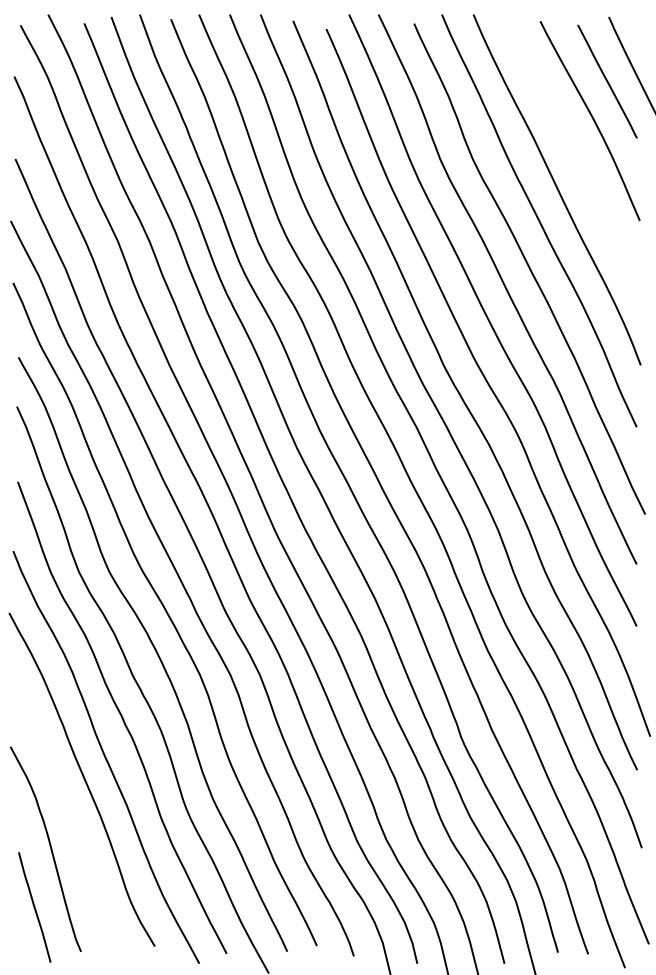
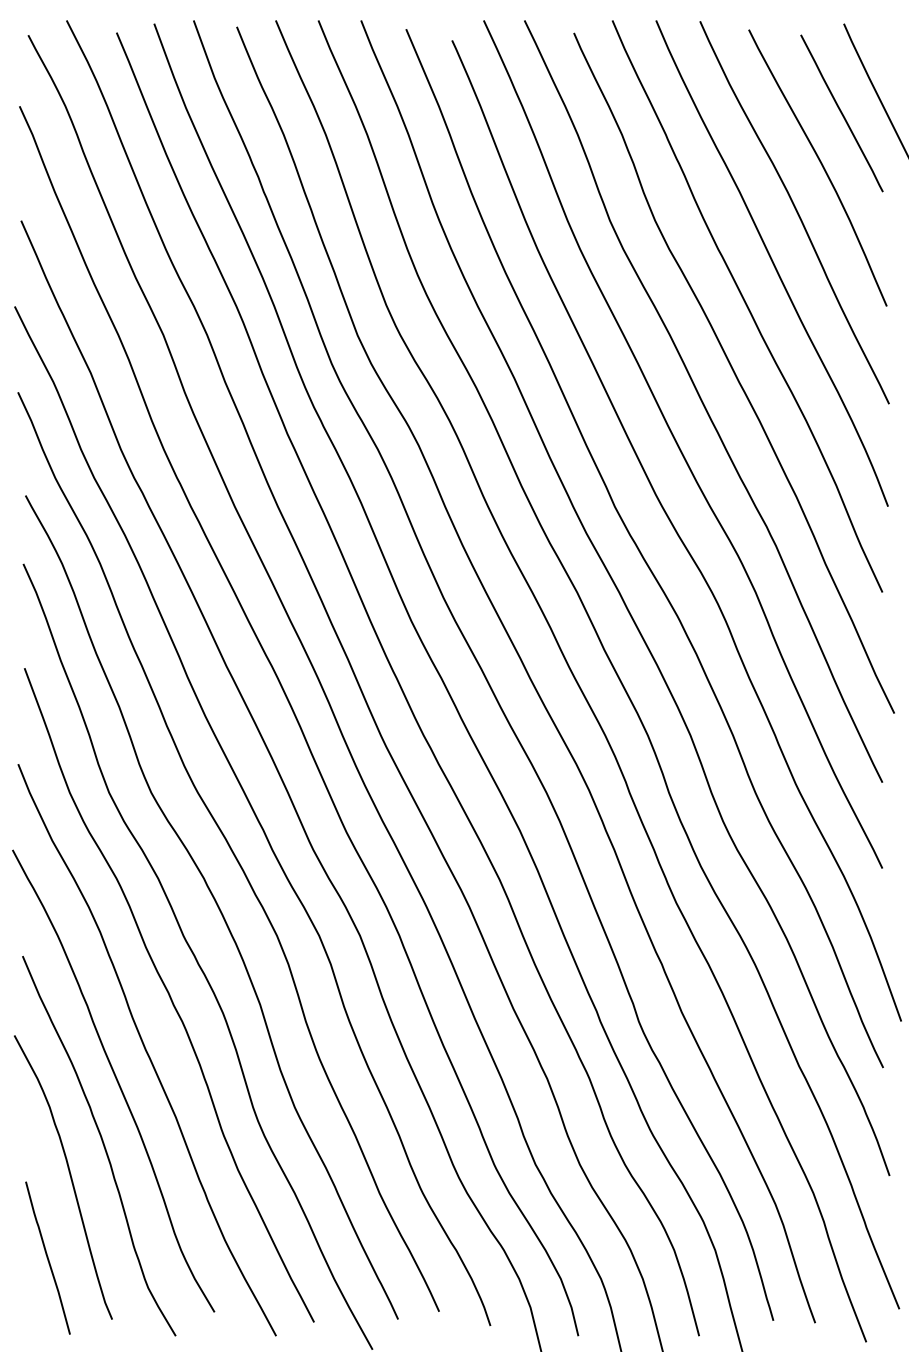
curve: (574, 153) -> (796, 212), added
curve: (74, 825) -> (102, 1144), added

